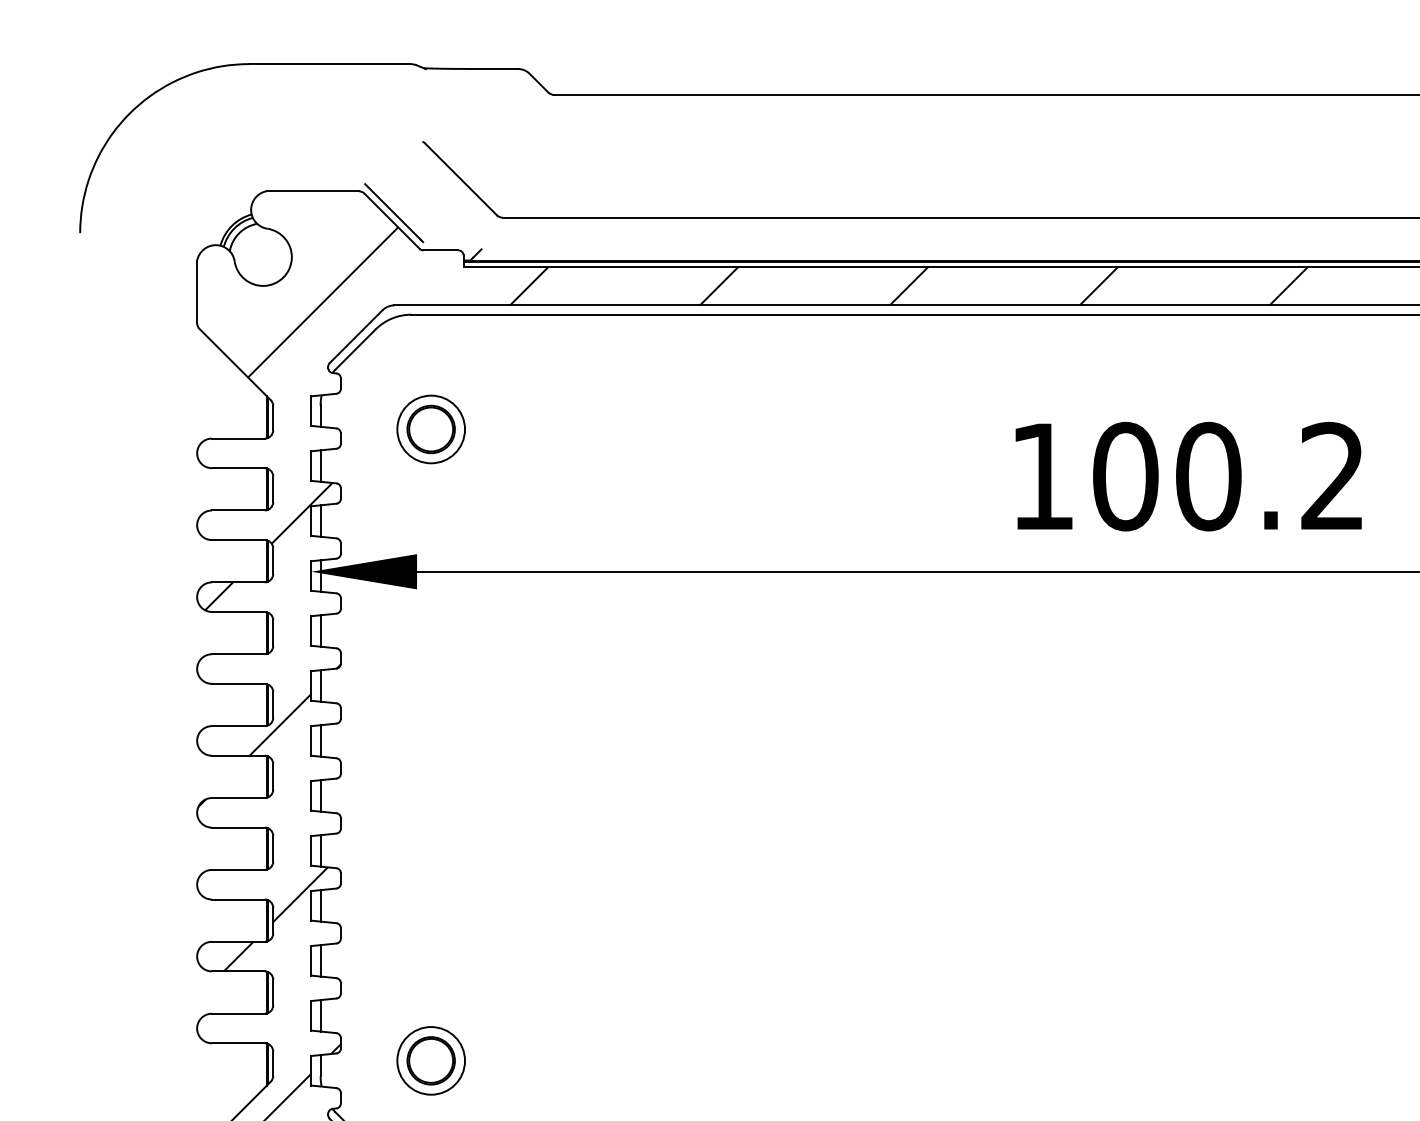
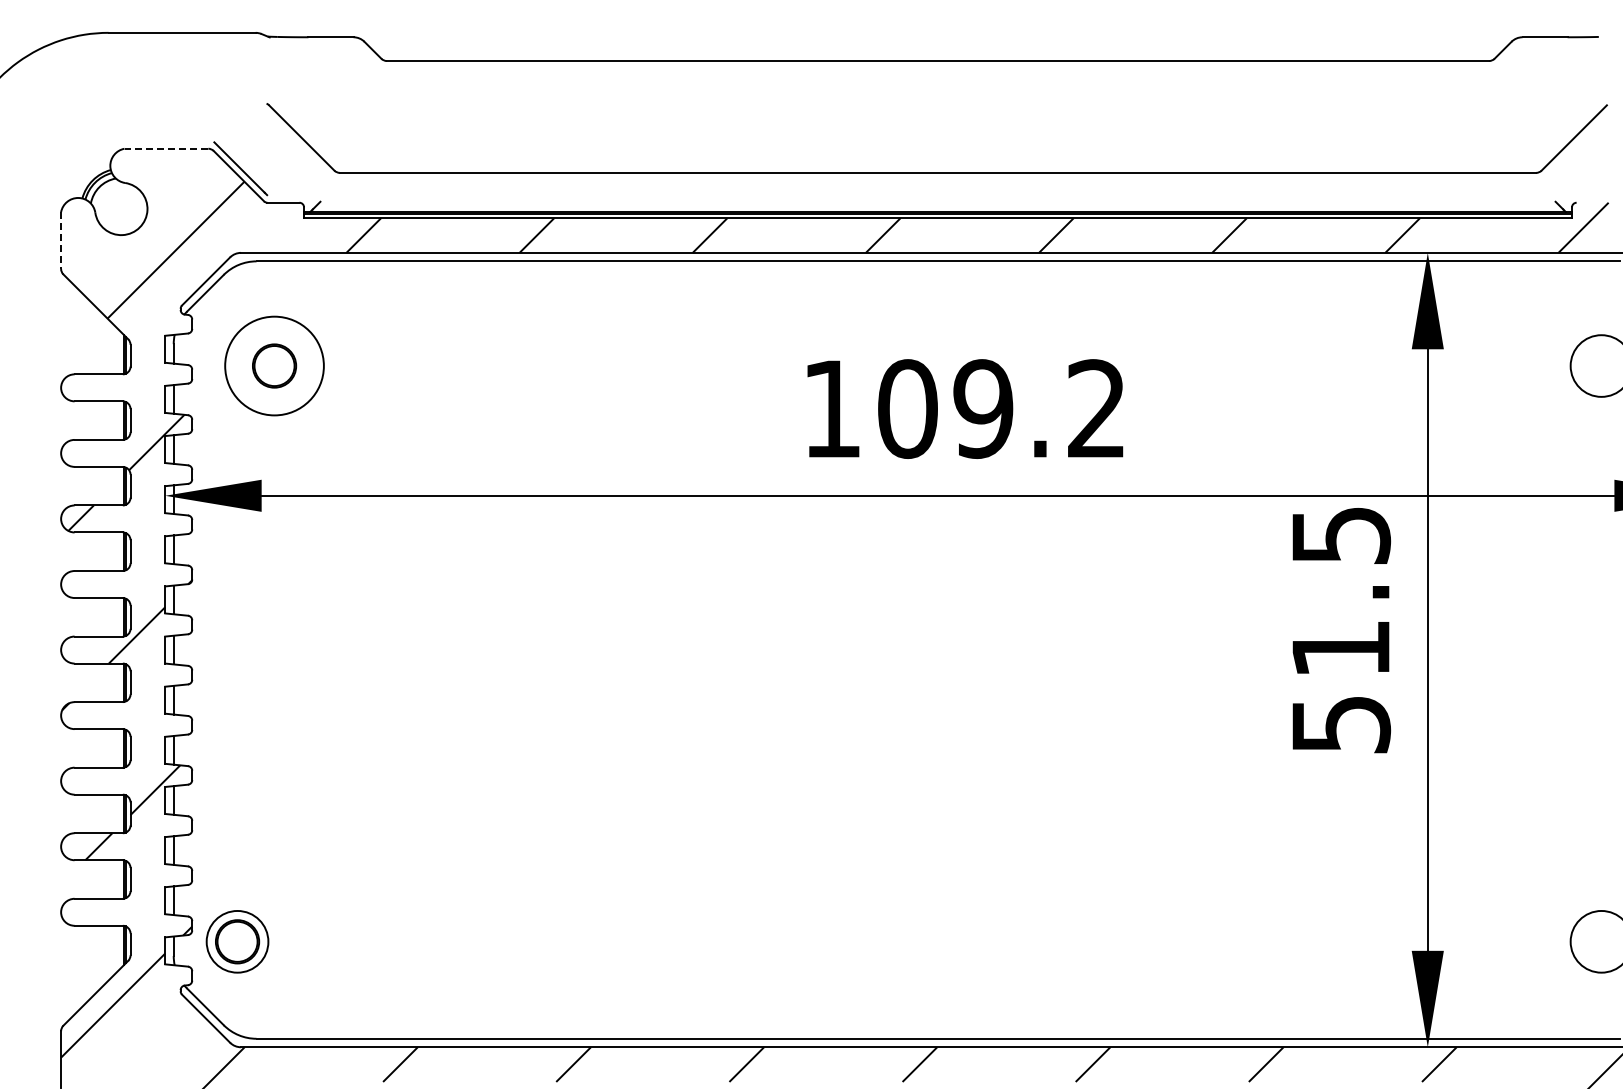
line: (312, 190) -> (166, 148), solid -> dashed
line: (197, 292) -> (61, 241), solid -> dashed
circle: (431, 428) -> (274, 365), size x1.6
text: (1208, 476) -> (983, 408), 100.2 -> 109.2
part: (431, 1060) -> (237, 941), moved

